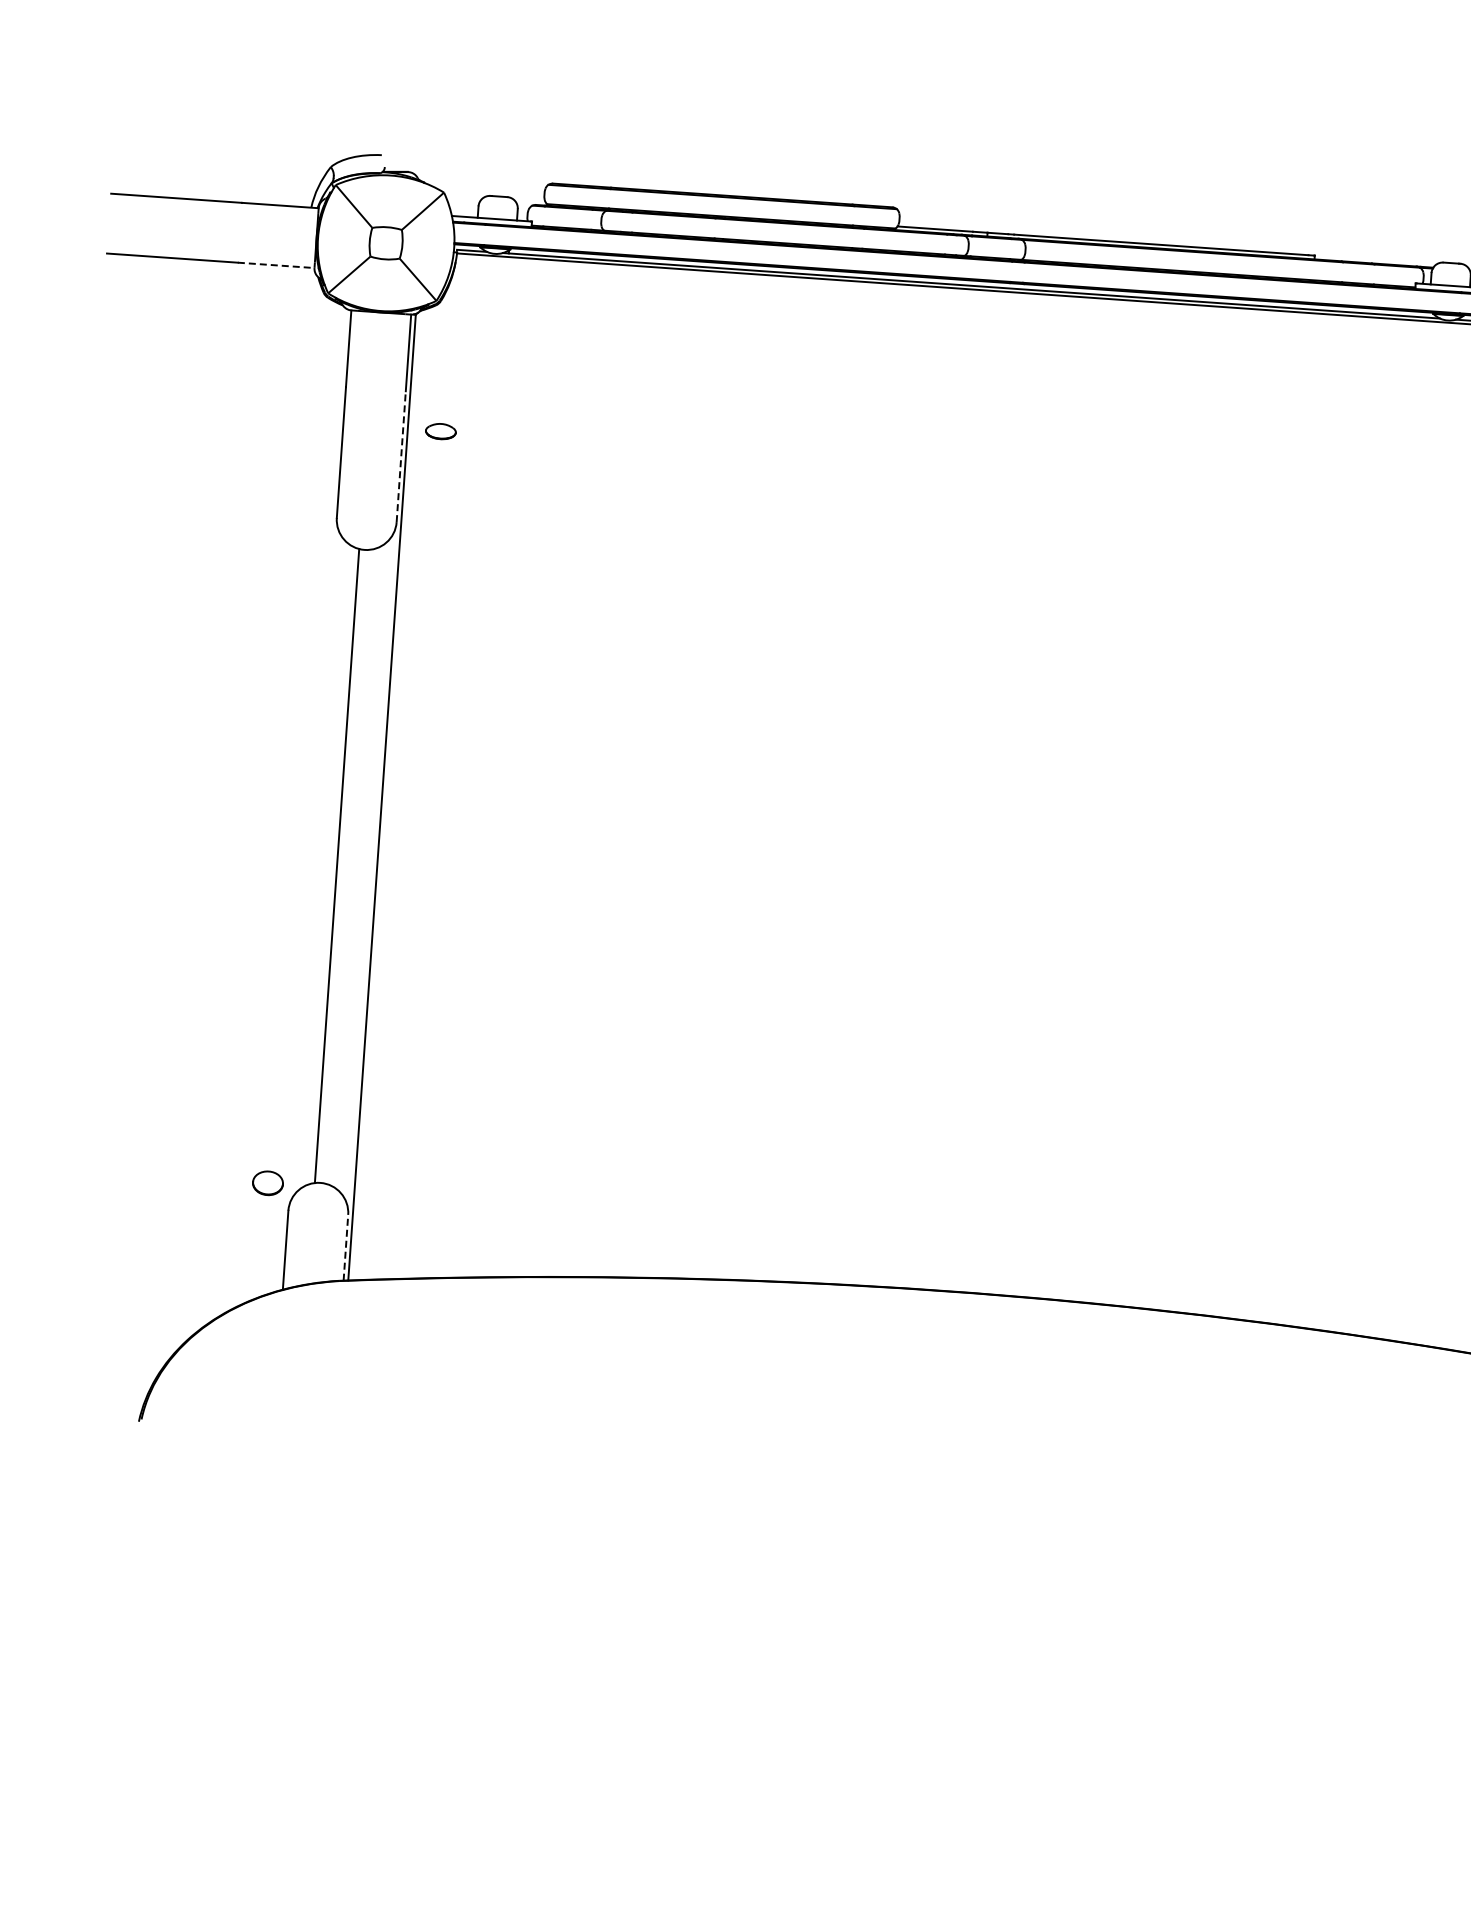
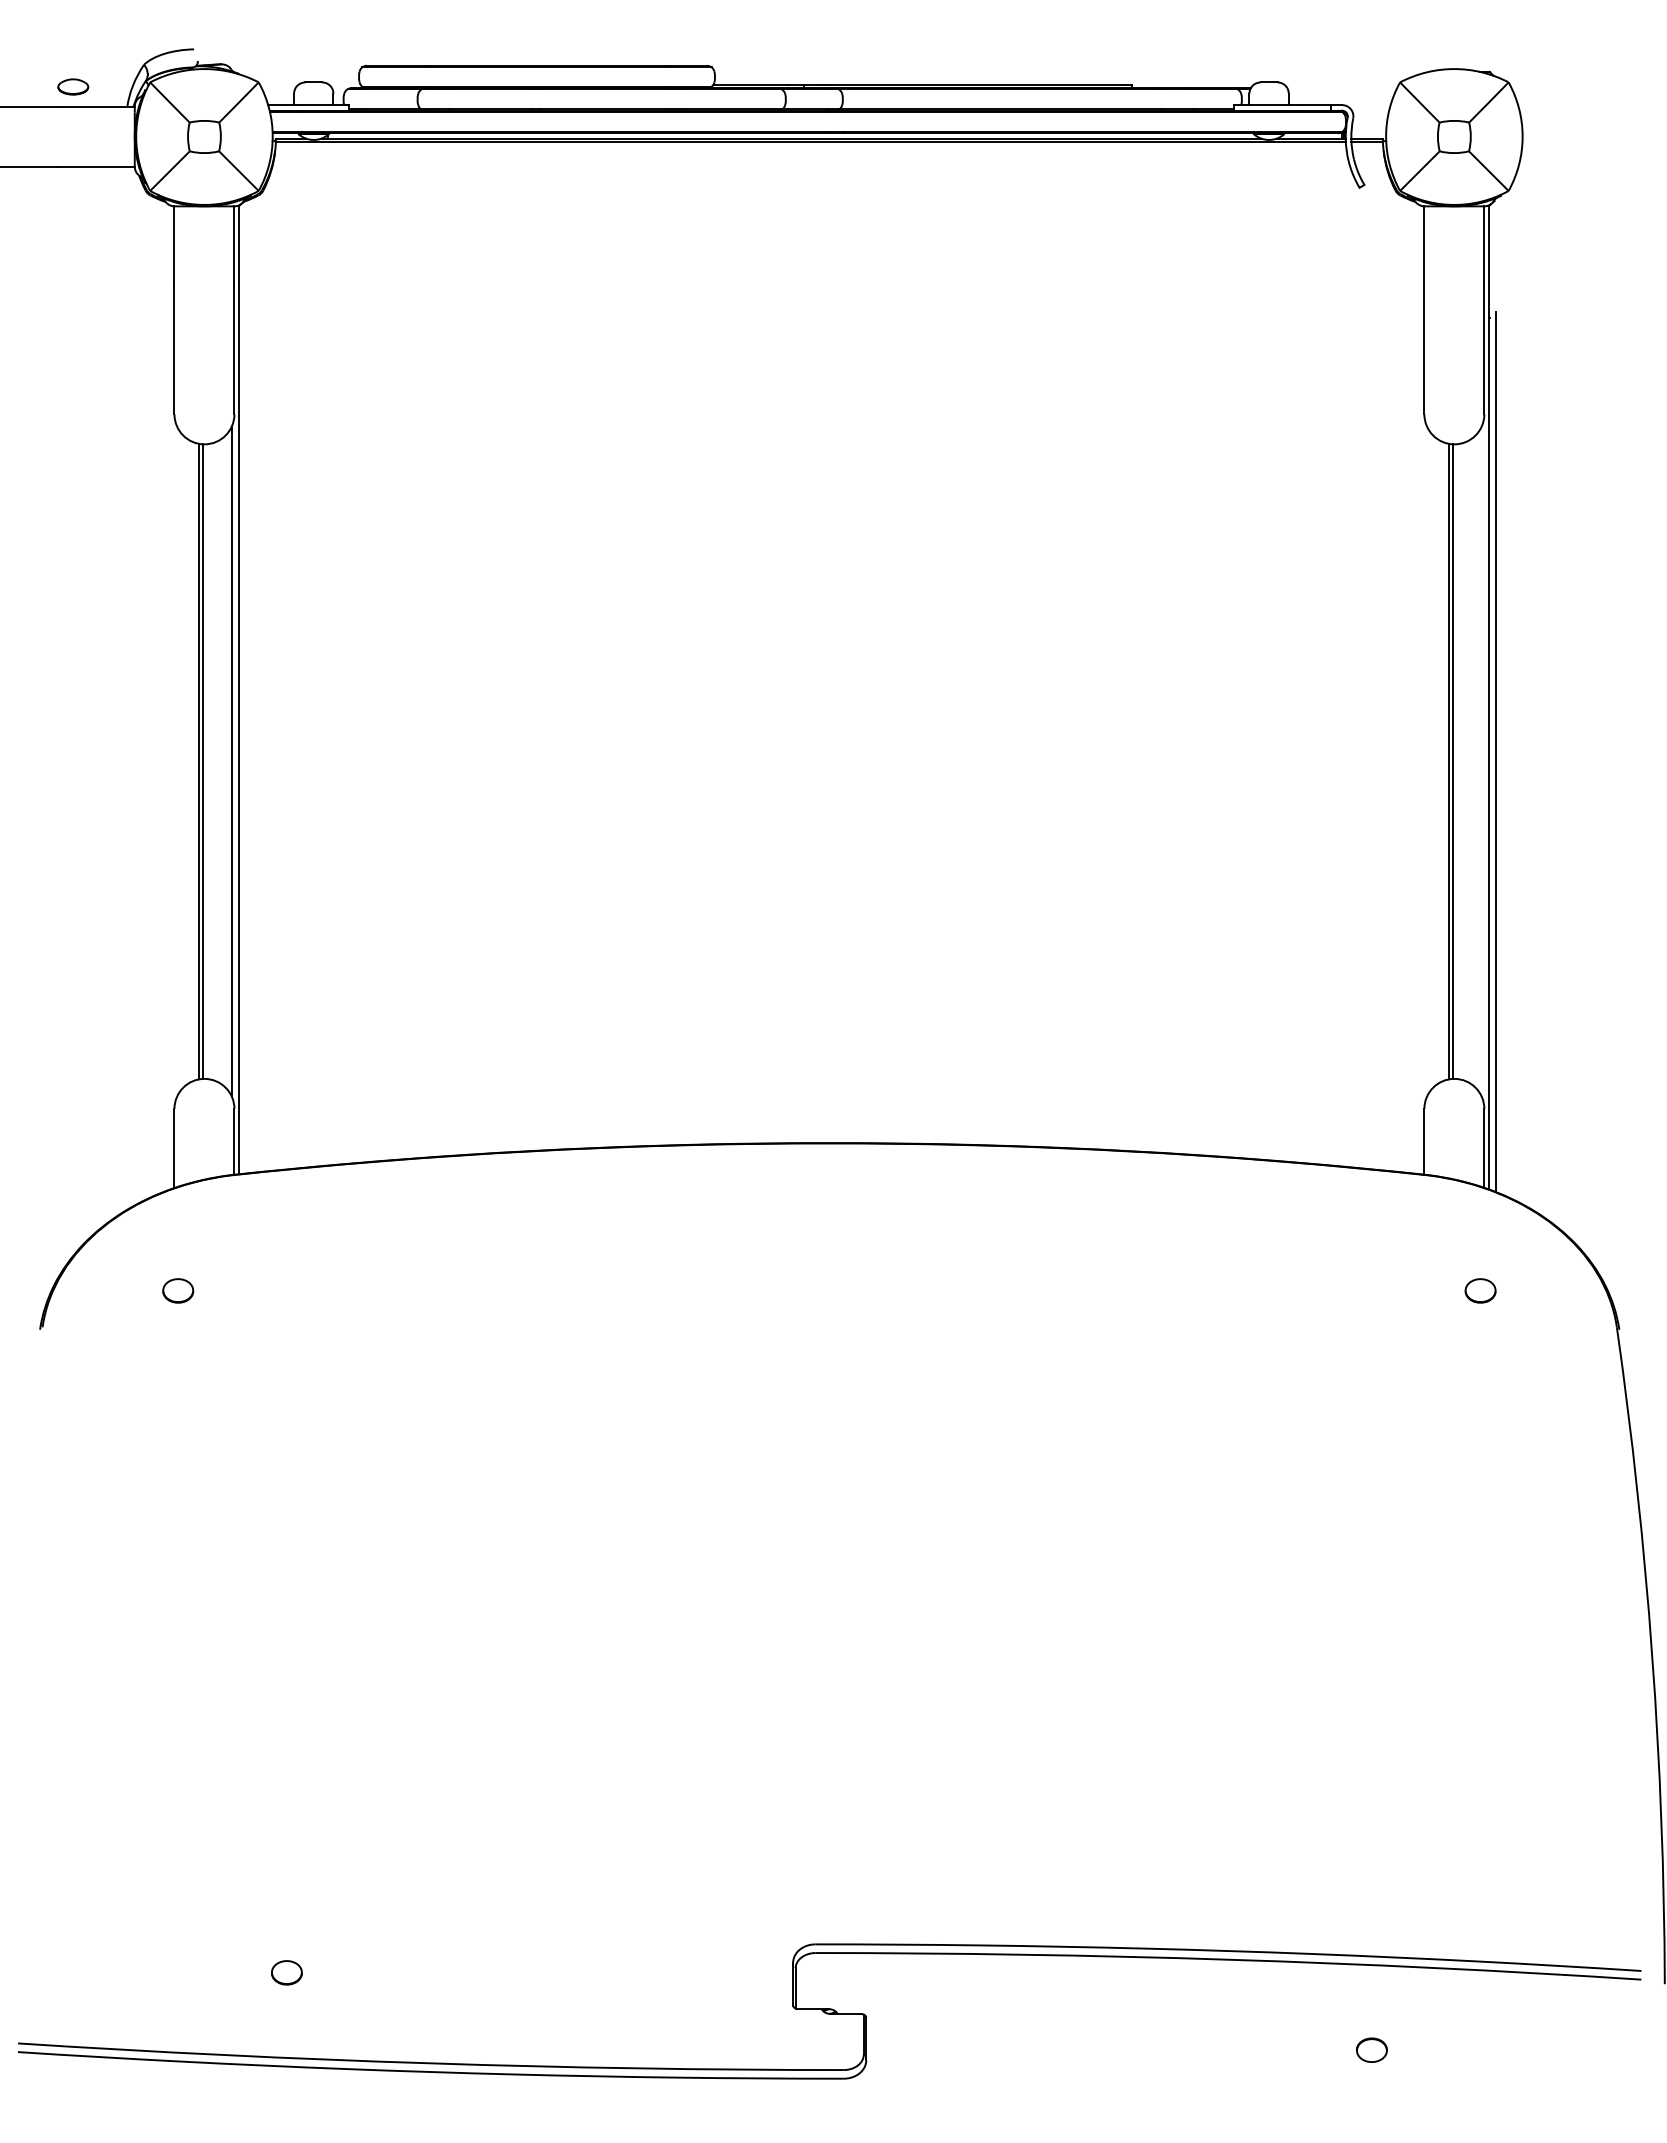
line: (276, 265) -> (96, 166), dashed -> solid
part: (441, 431) -> (73, 86), moved
line: (401, 456) -> (234, 348), dashed -> solid
line: (340, 866) -> (202, 761), added
line: (369, 868) -> (231, 761), added
part: (268, 1182) -> (178, 1290), moved
line: (345, 1247) -> (234, 1141), dashed -> solid

